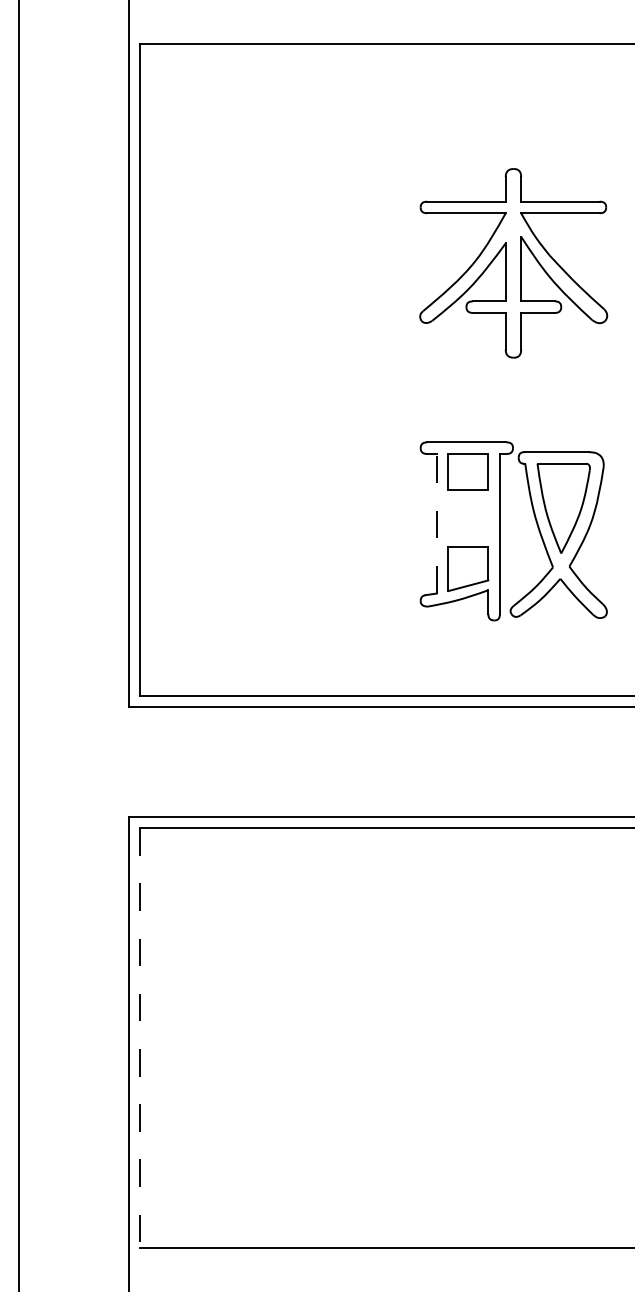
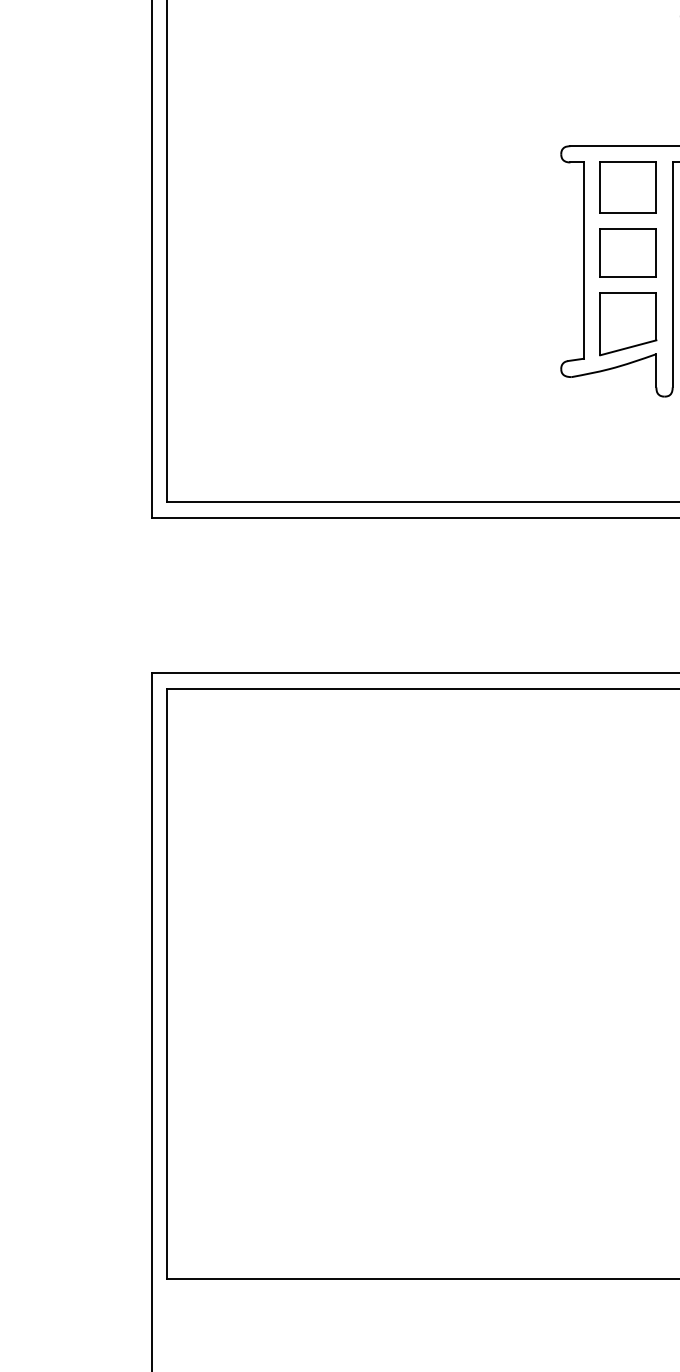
part: (467, 518) -> (627, 253), added
line: (436, 523) -> (583, 260), dashed -> solid
line: (140, 1037) -> (167, 983), dashed -> solid

